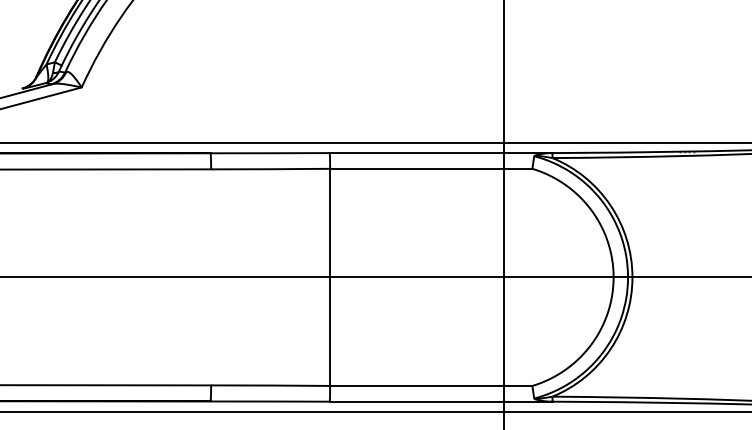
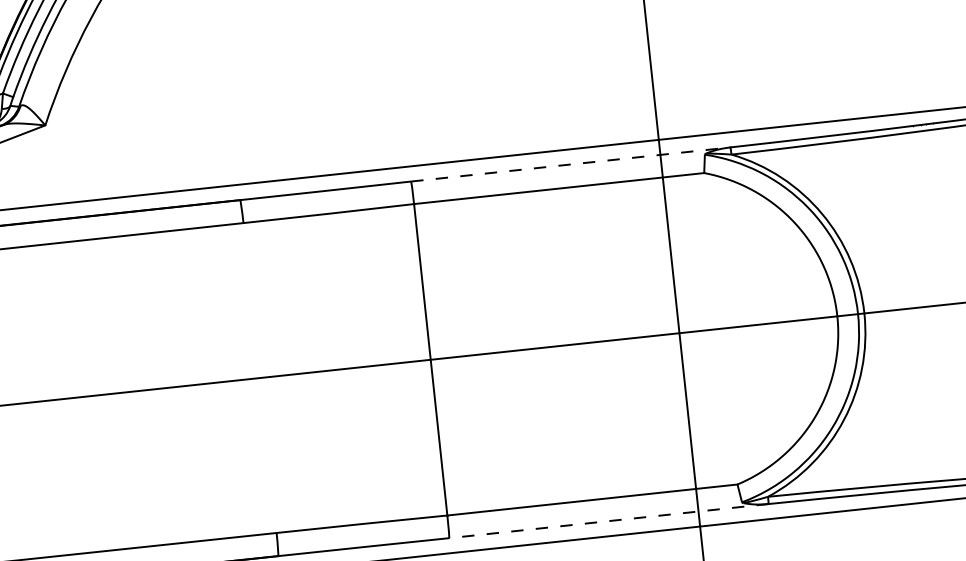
line: (441, 153) -> (571, 165), solid -> dashed
line: (440, 401) -> (608, 520), solid -> dashed

